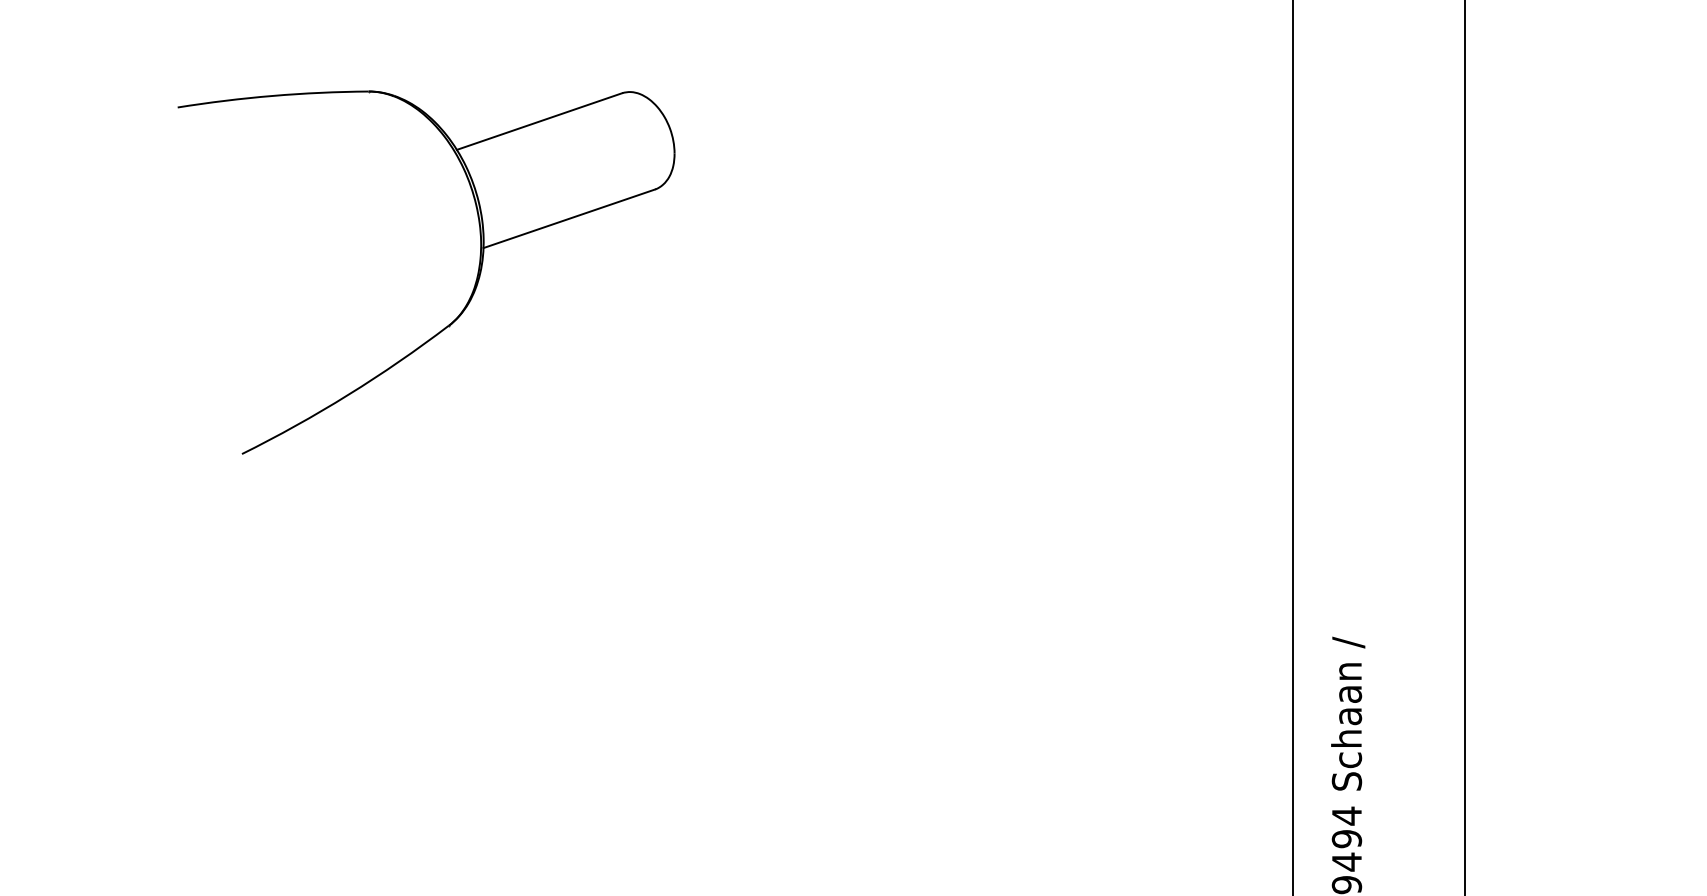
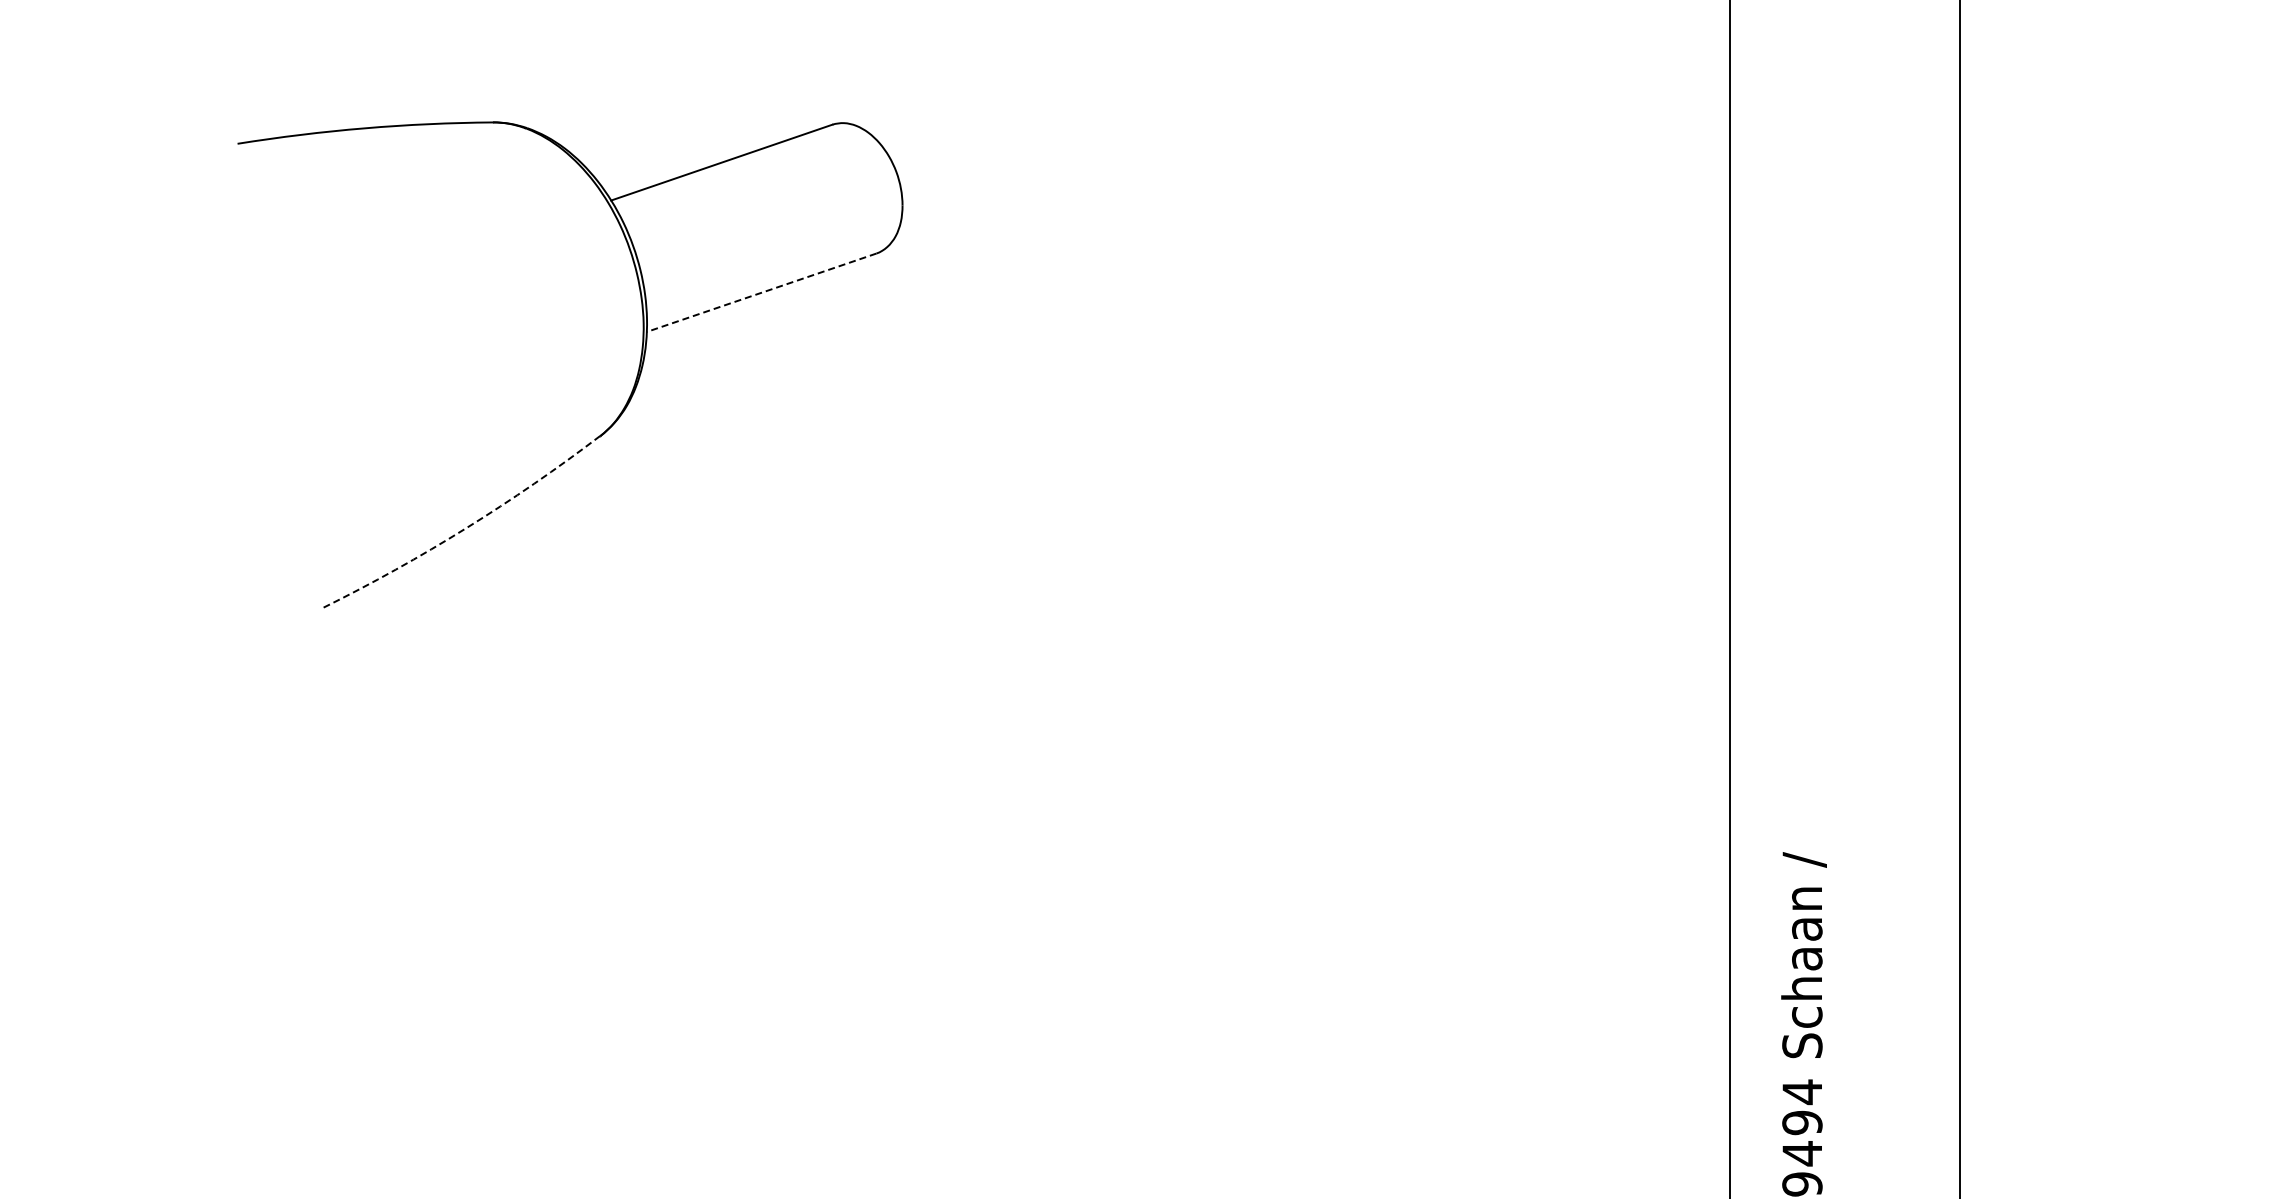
line: (569, 218) -> (761, 292), solid -> dashed
arc: (348, 394) -> (466, 528), solid -> dashed

